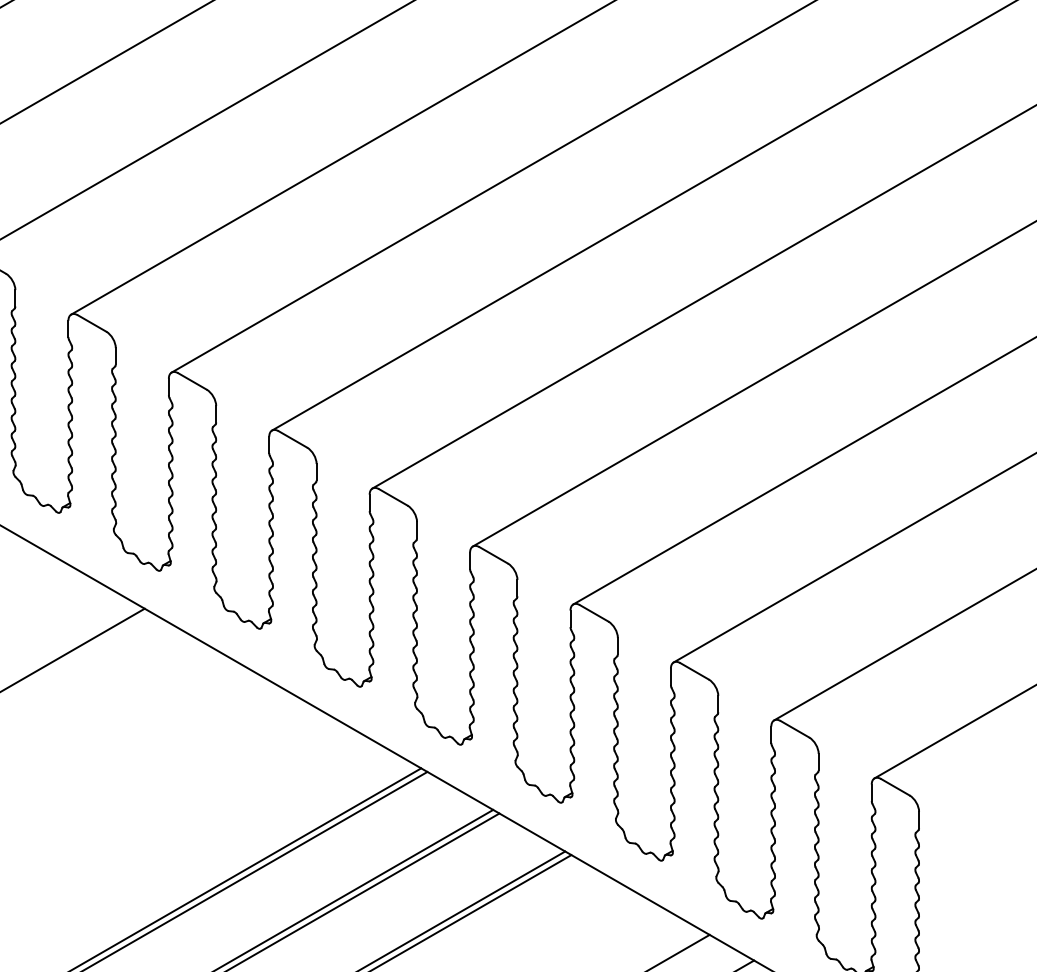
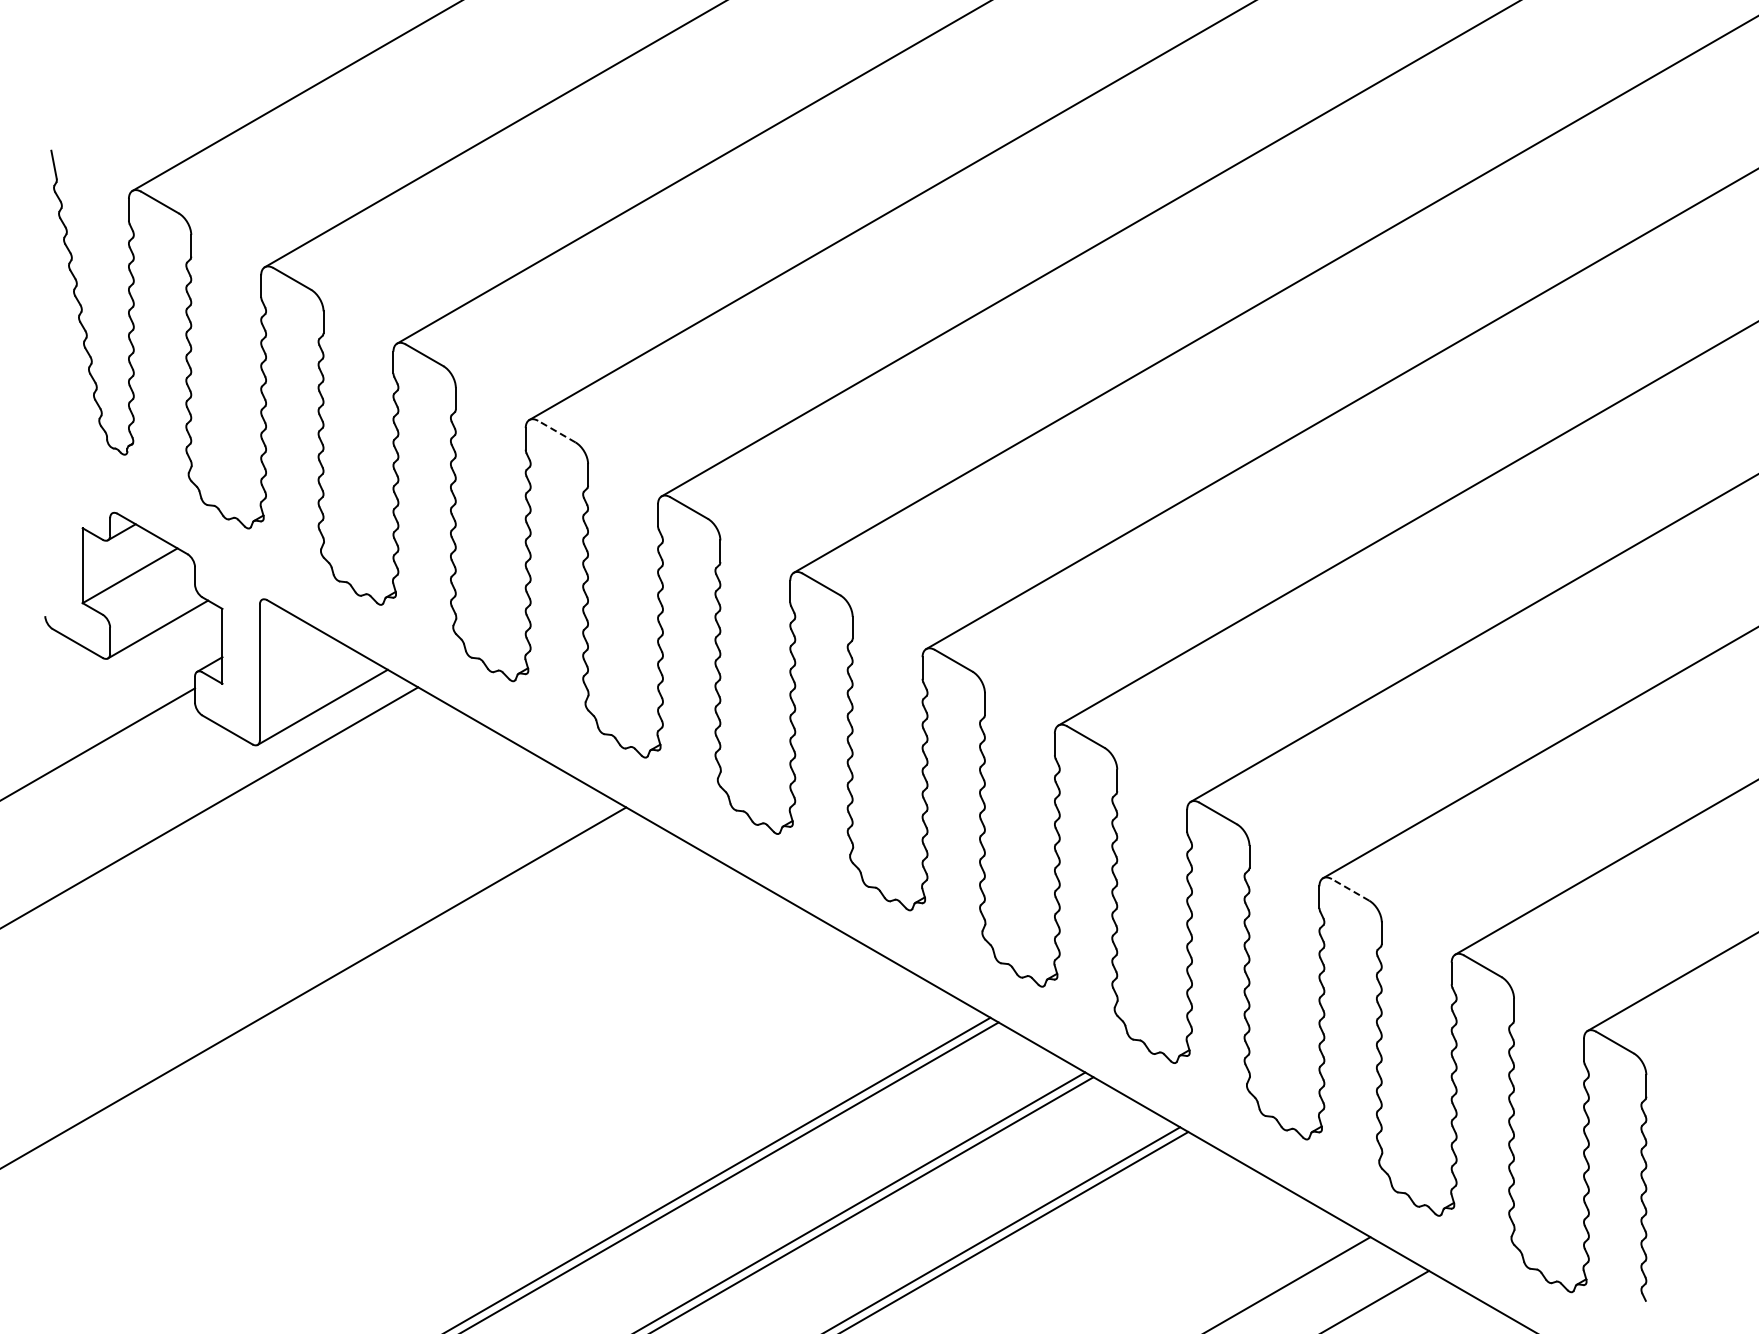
line: (91, 323) -> (556, 431), solid -> dashed
line: (694, 671) -> (1350, 889), solid -> dashed

